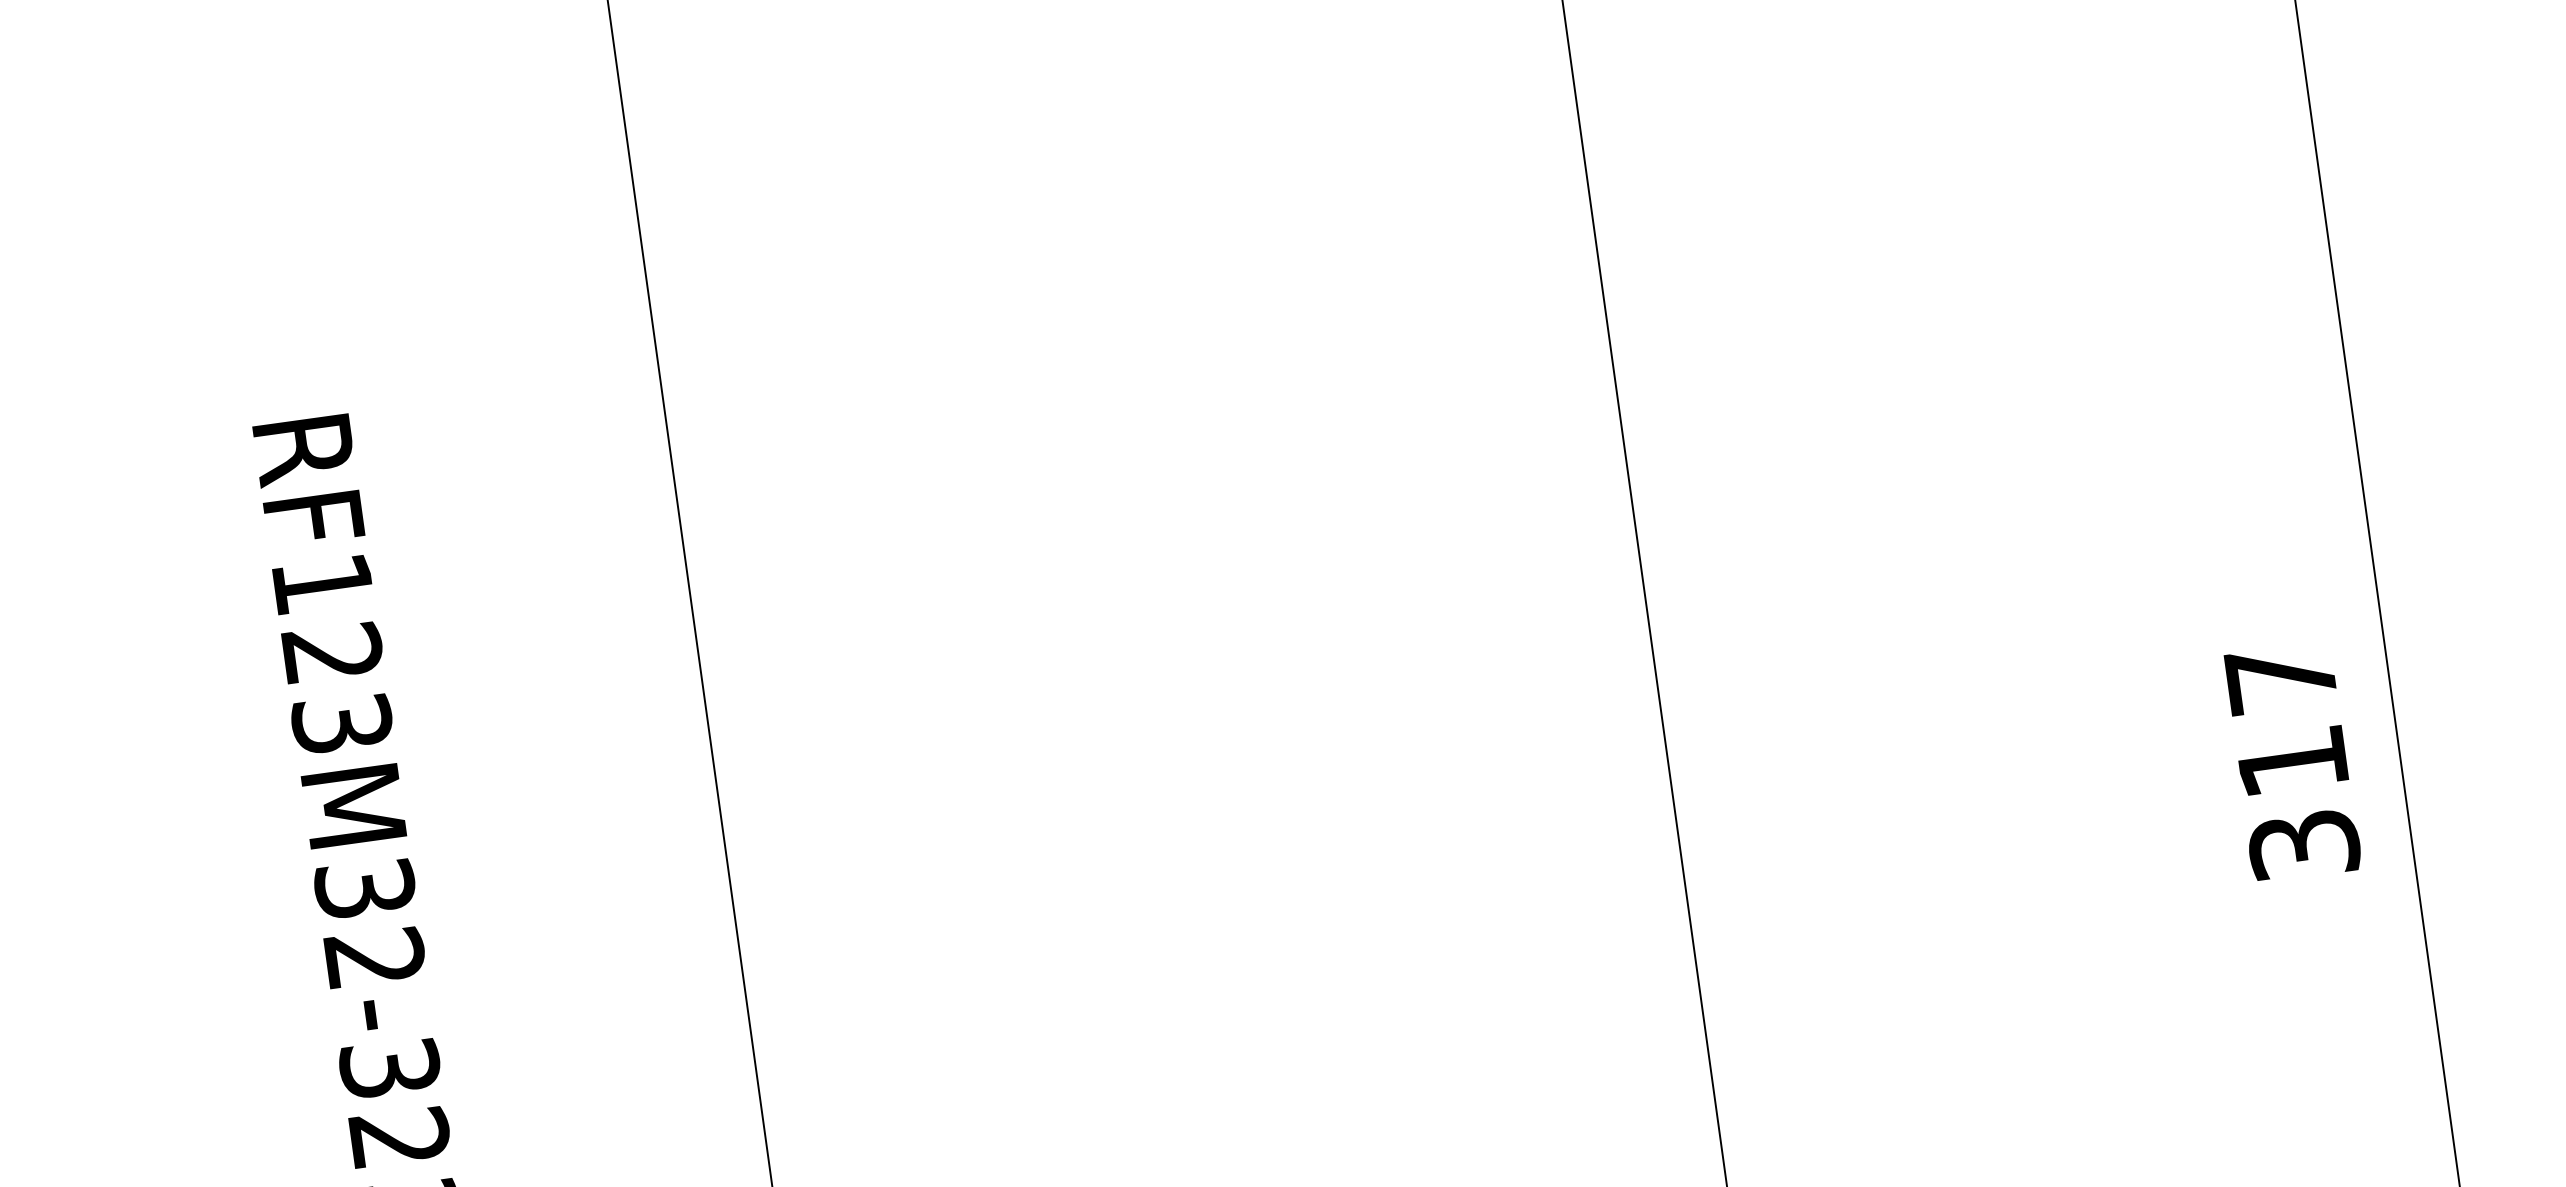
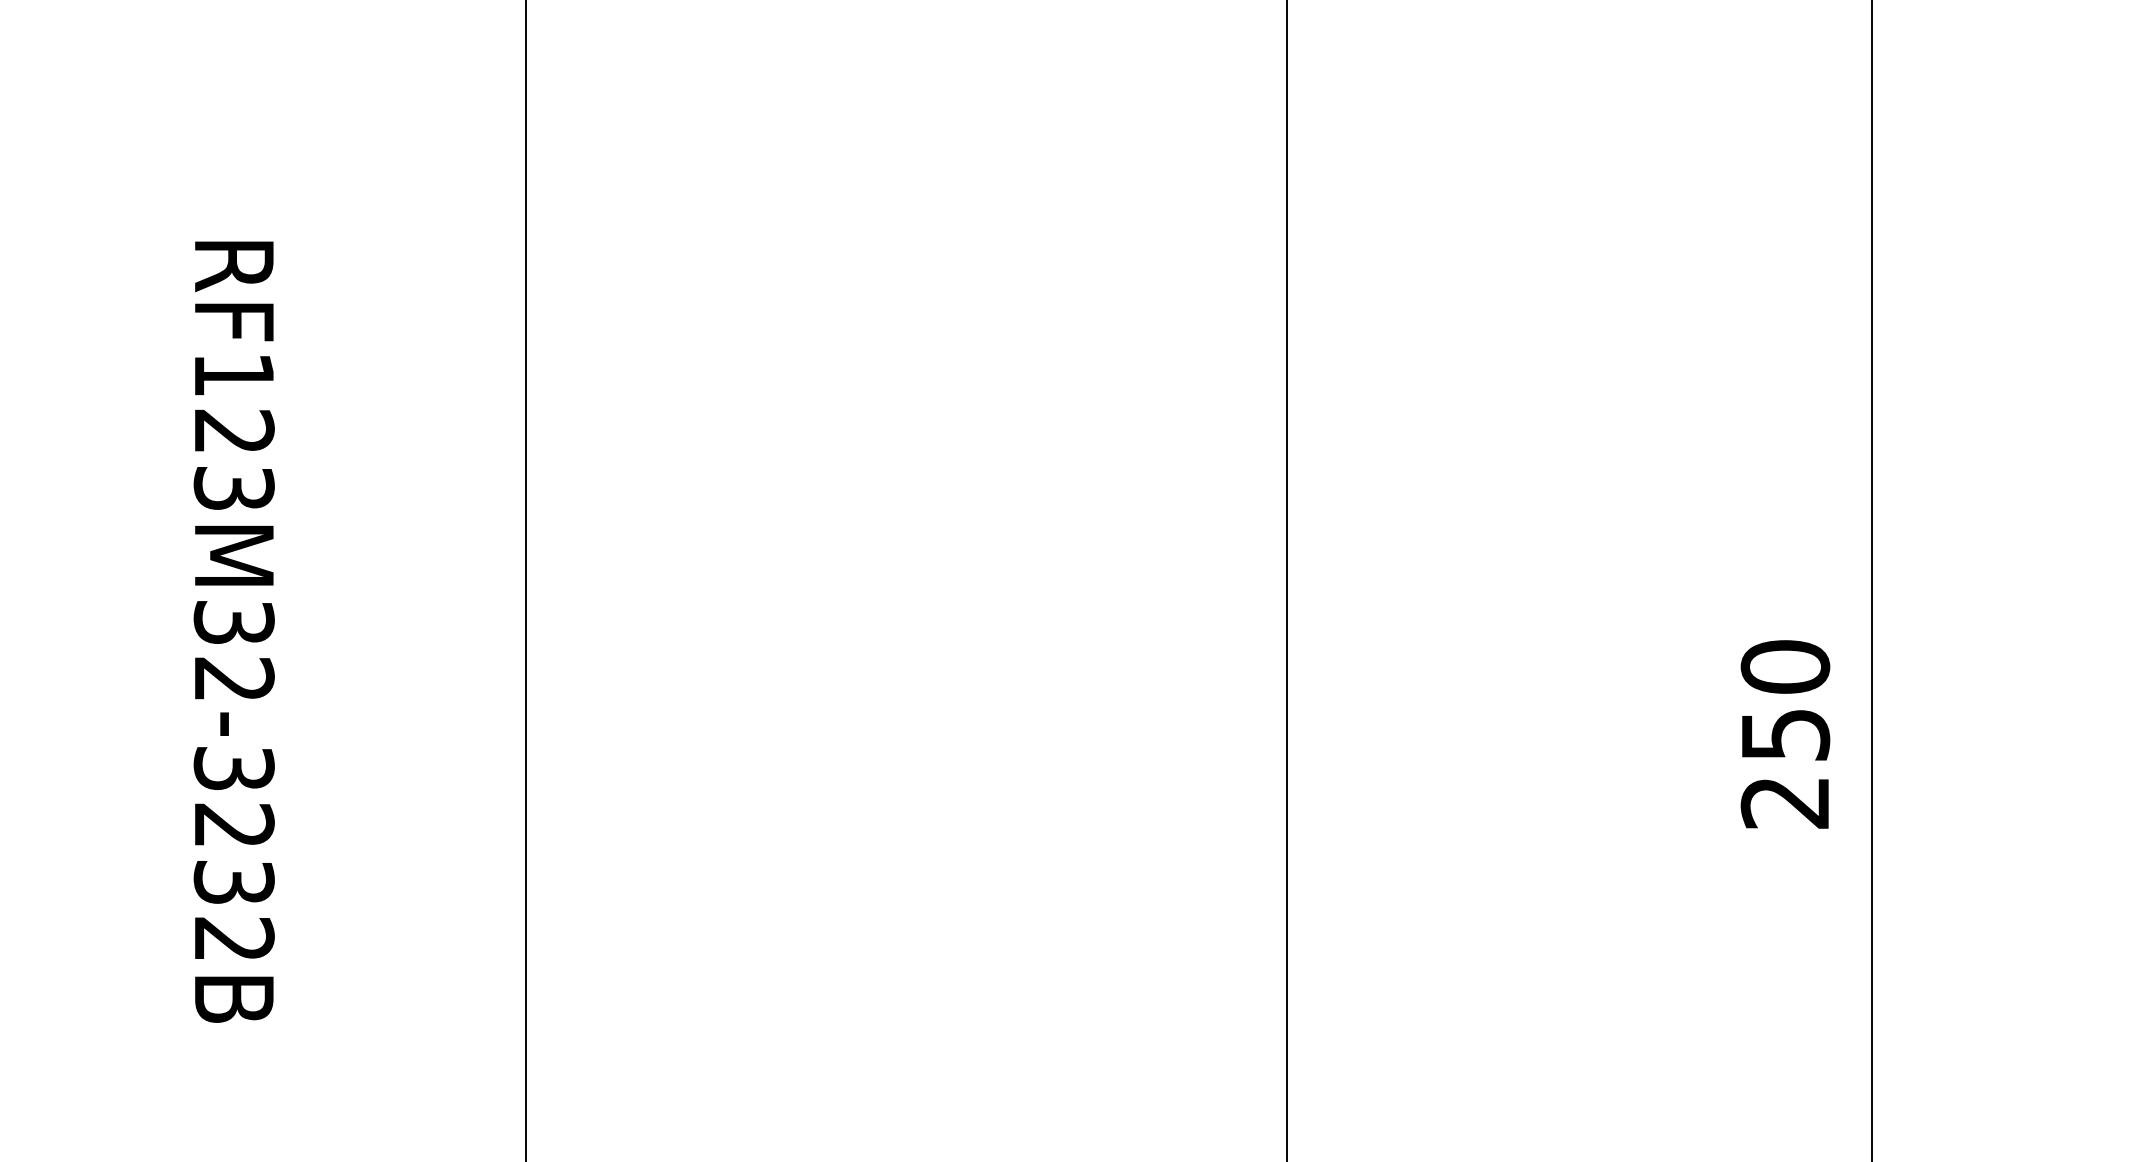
text: (2292, 761) -> (1785, 734), 317 -> 250

